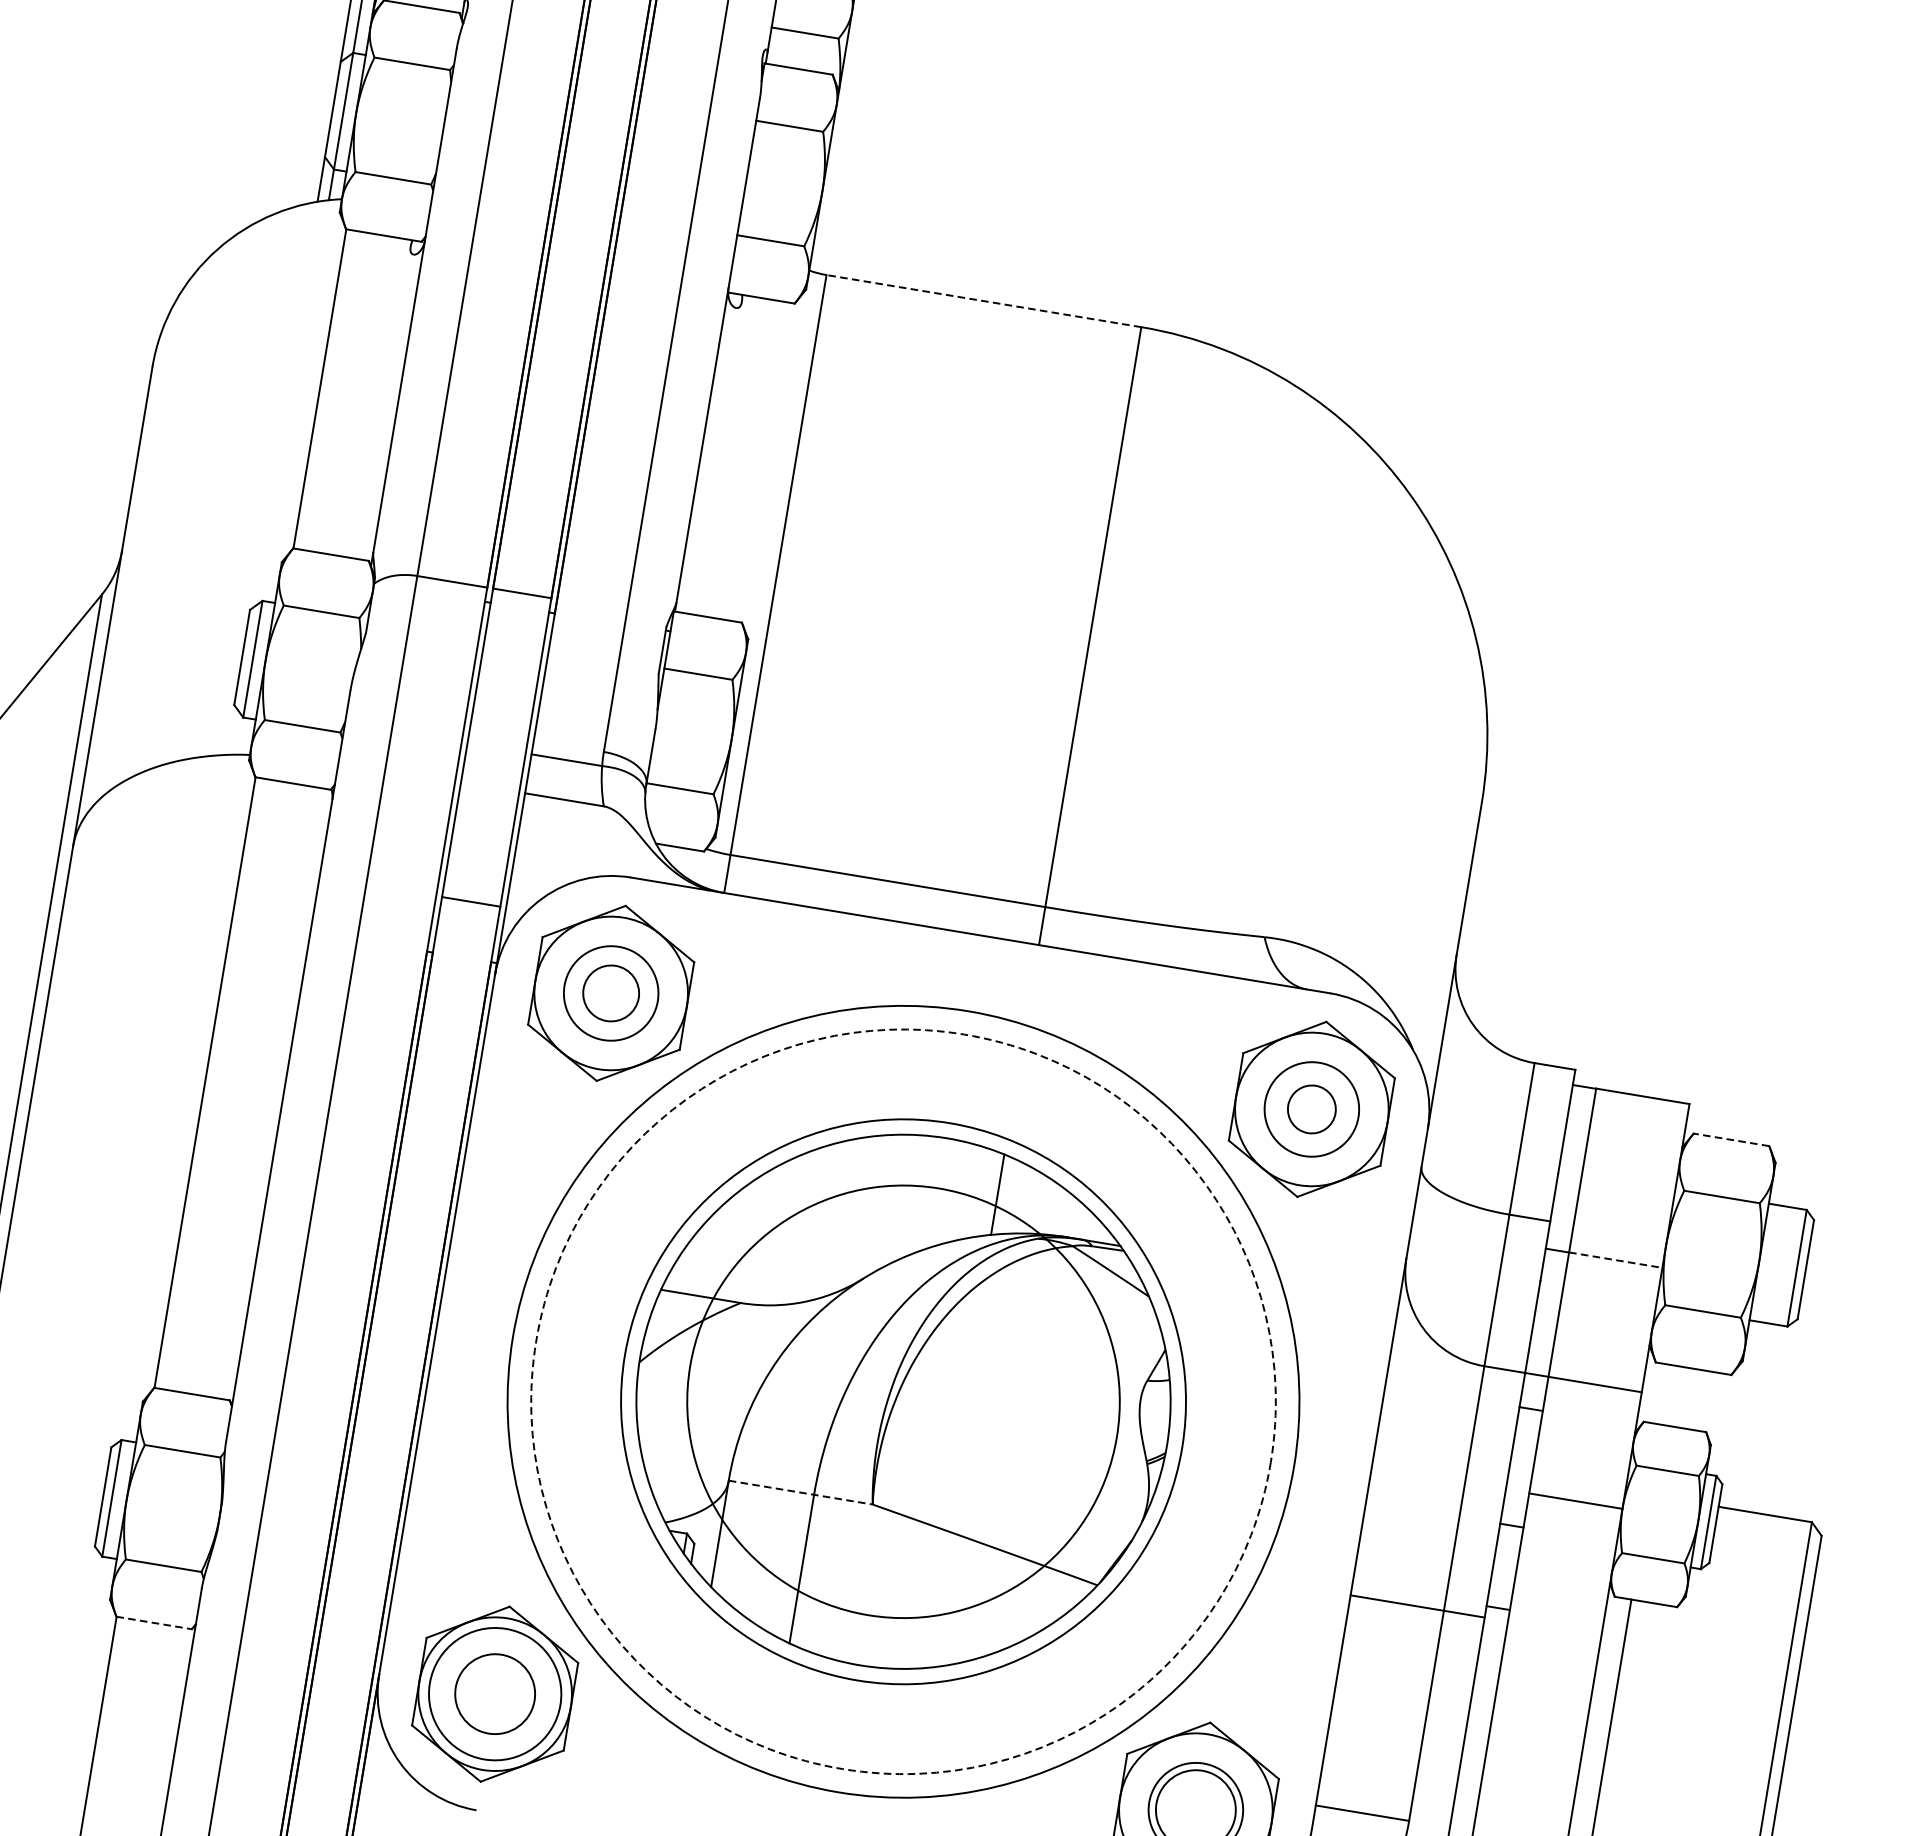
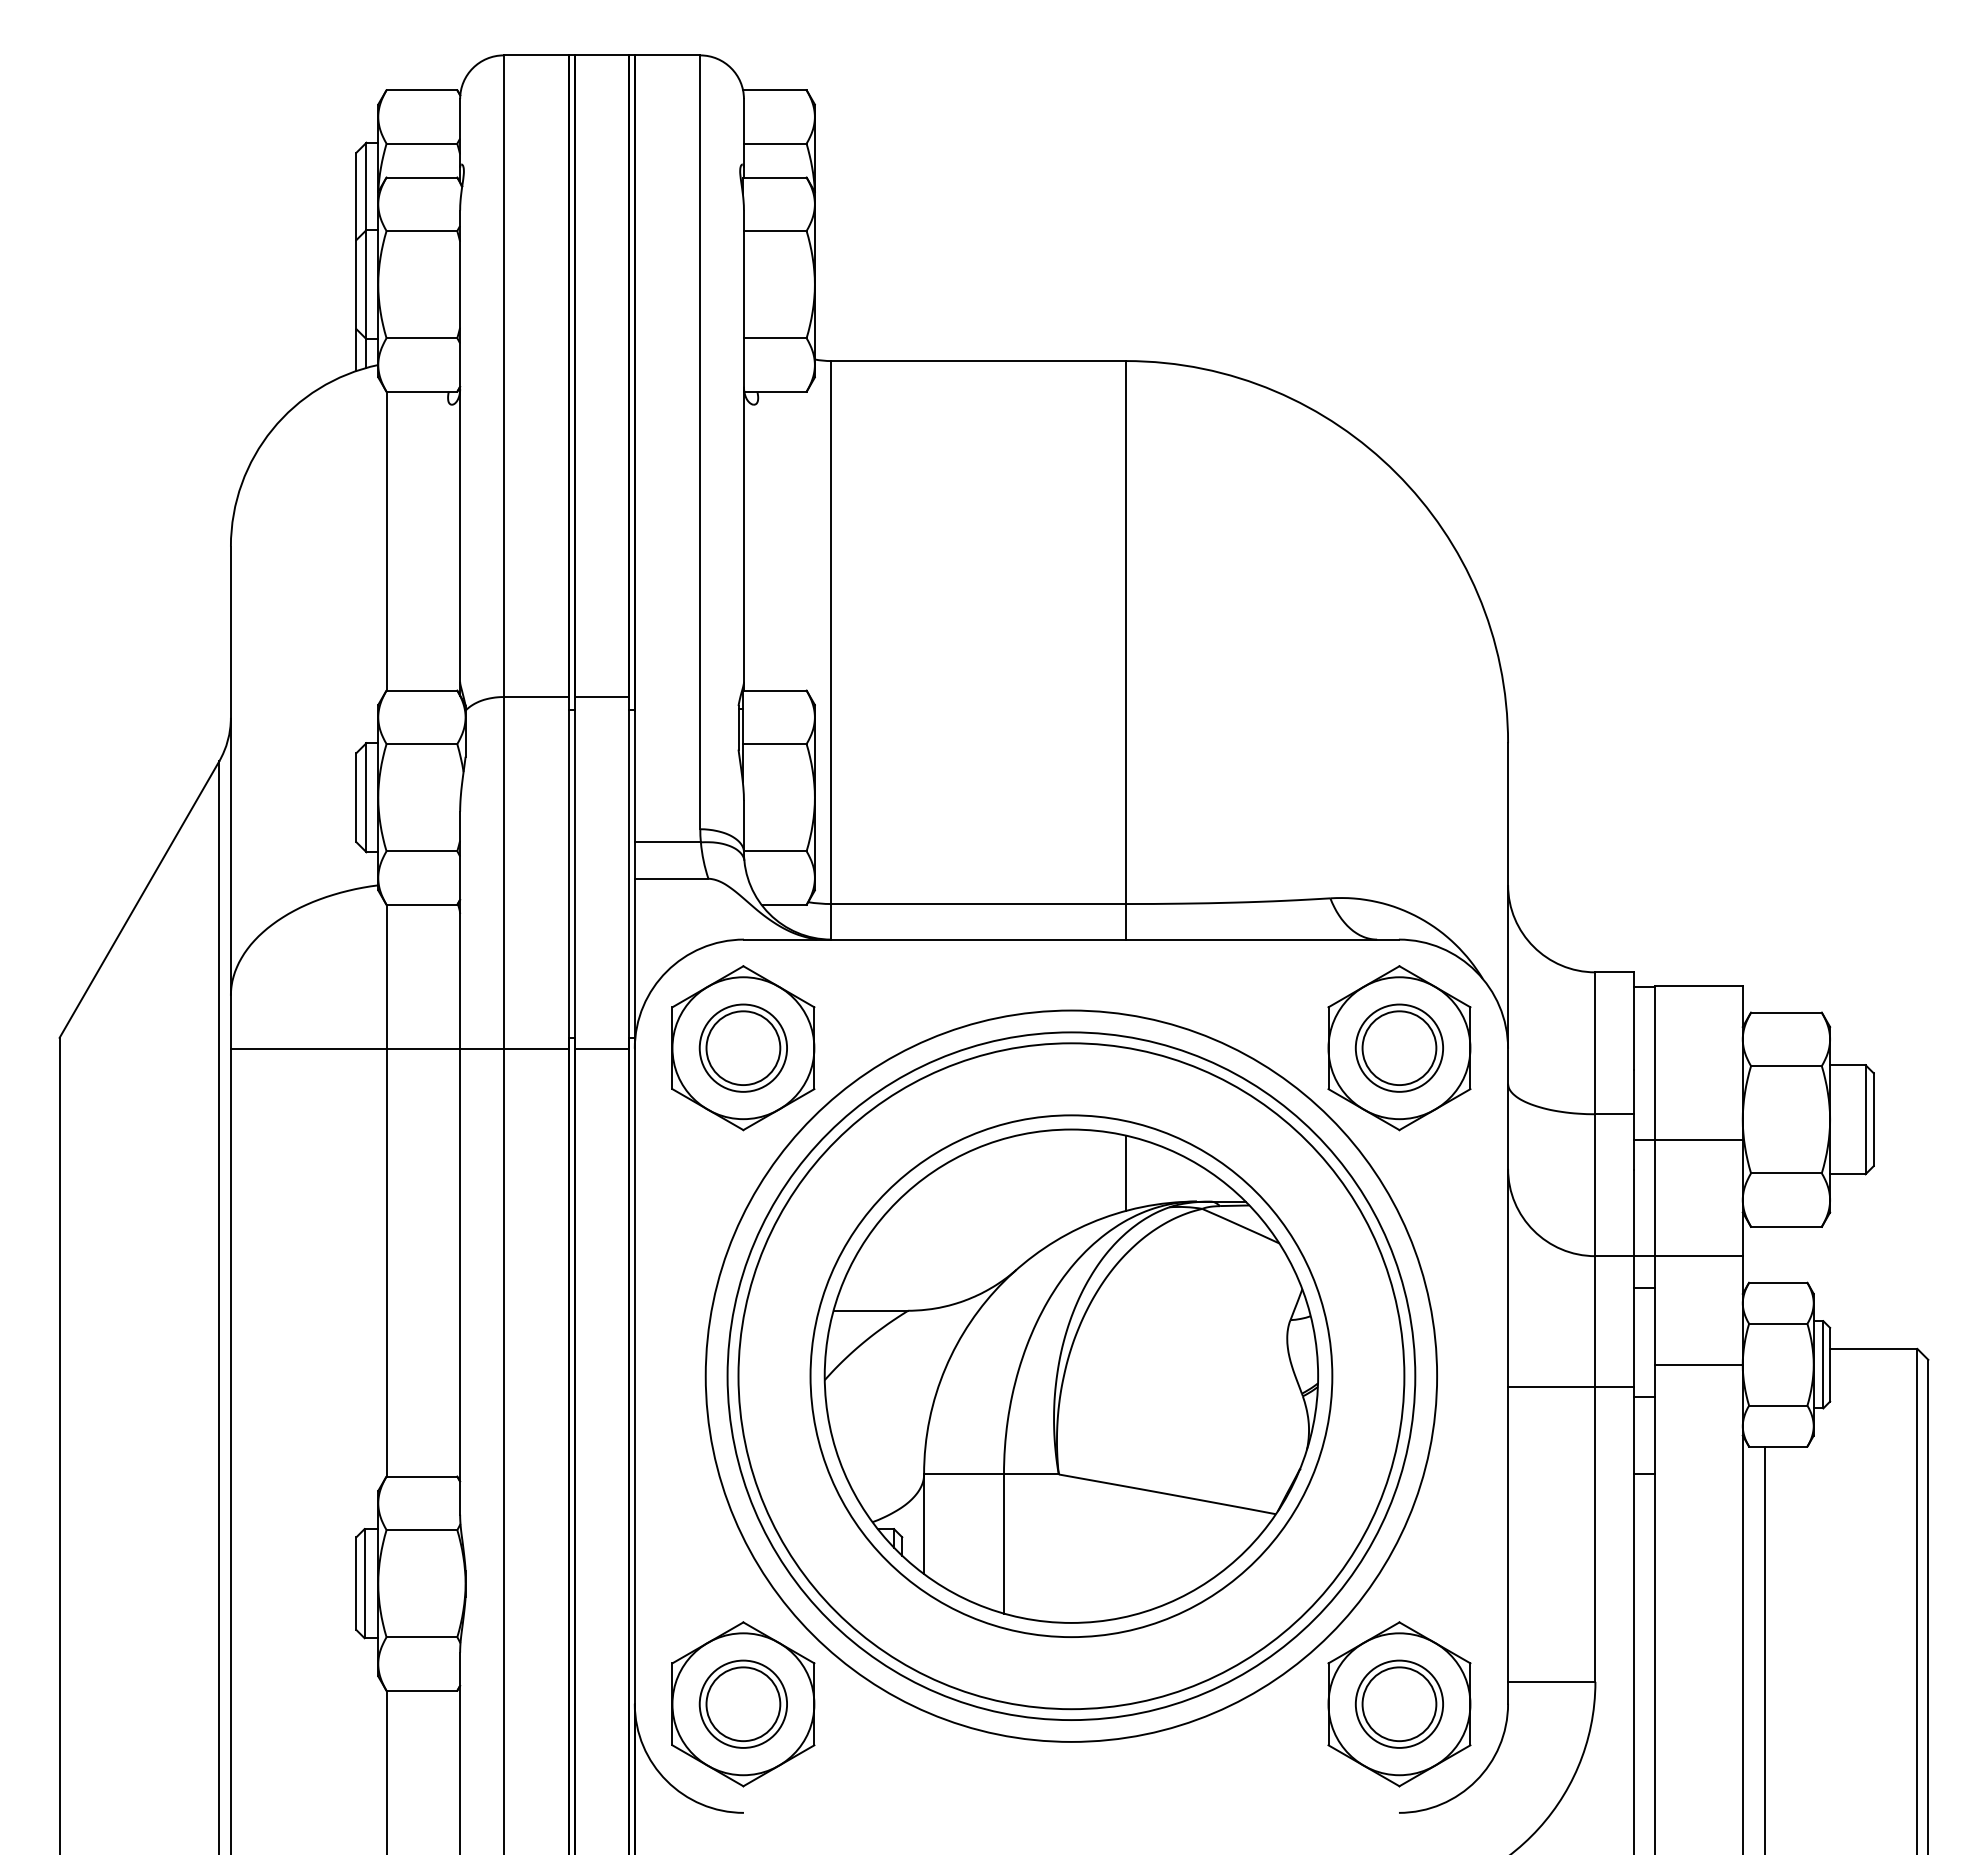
line: (983, 301) -> (978, 361), dashed -> solid
line: (470, 901) -> (601, 1048), moved
line: (243, 932) -> (399, 1048), added
circle: (611, 993) -> (743, 1048), size x1.43
circle: (1311, 1109) -> (1399, 1048), size x1.67
line: (1730, 1139) -> (1785, 1012), dashed -> solid
line: (1616, 1260) -> (1699, 1139), dashed -> solid
circle: (903, 1402) -> (1071, 1376), dashed -> solid
circle: (903, 1402) -> (1071, 1376), size x1.67
line: (800, 1492) -> (991, 1474), dashed -> solid
line: (1417, 1606) -> (1570, 1387), moved
line: (154, 1622) -> (422, 1690), dashed -> solid
circle: (495, 1693) -> (743, 1703), size x0.71

